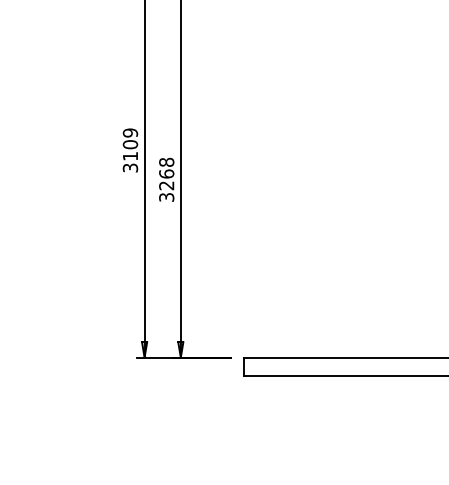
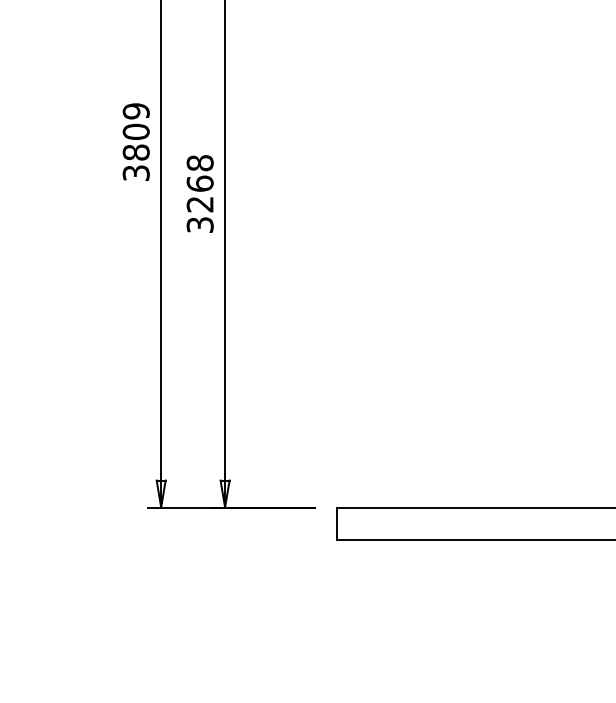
text: (130, 155) -> (136, 151), 3109 -> 3809

